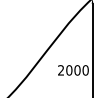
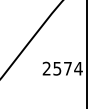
text: (77, 70) -> (67, 68), 2000 -> 2574

